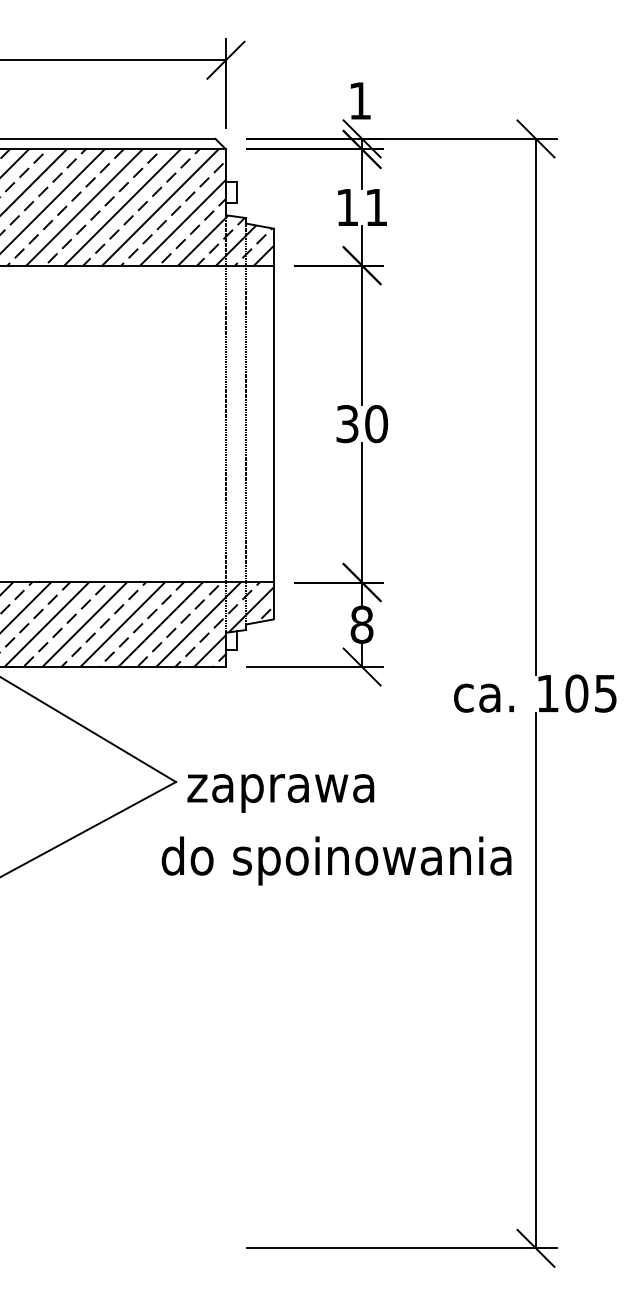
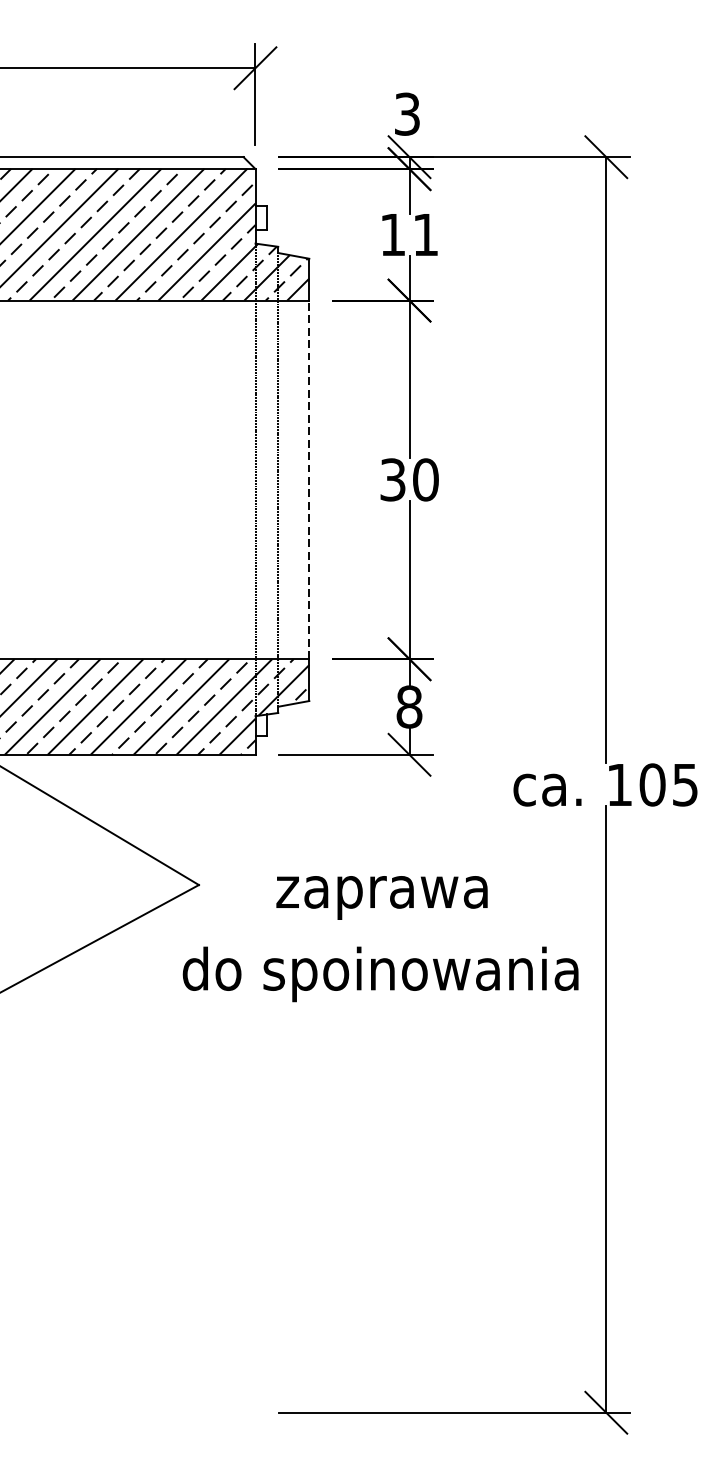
text: (360, 100) -> (407, 113), 1 -> 3
line: (273, 423) -> (309, 479), solid -> dashed
text: (280, 793) -> (381, 898), moved

